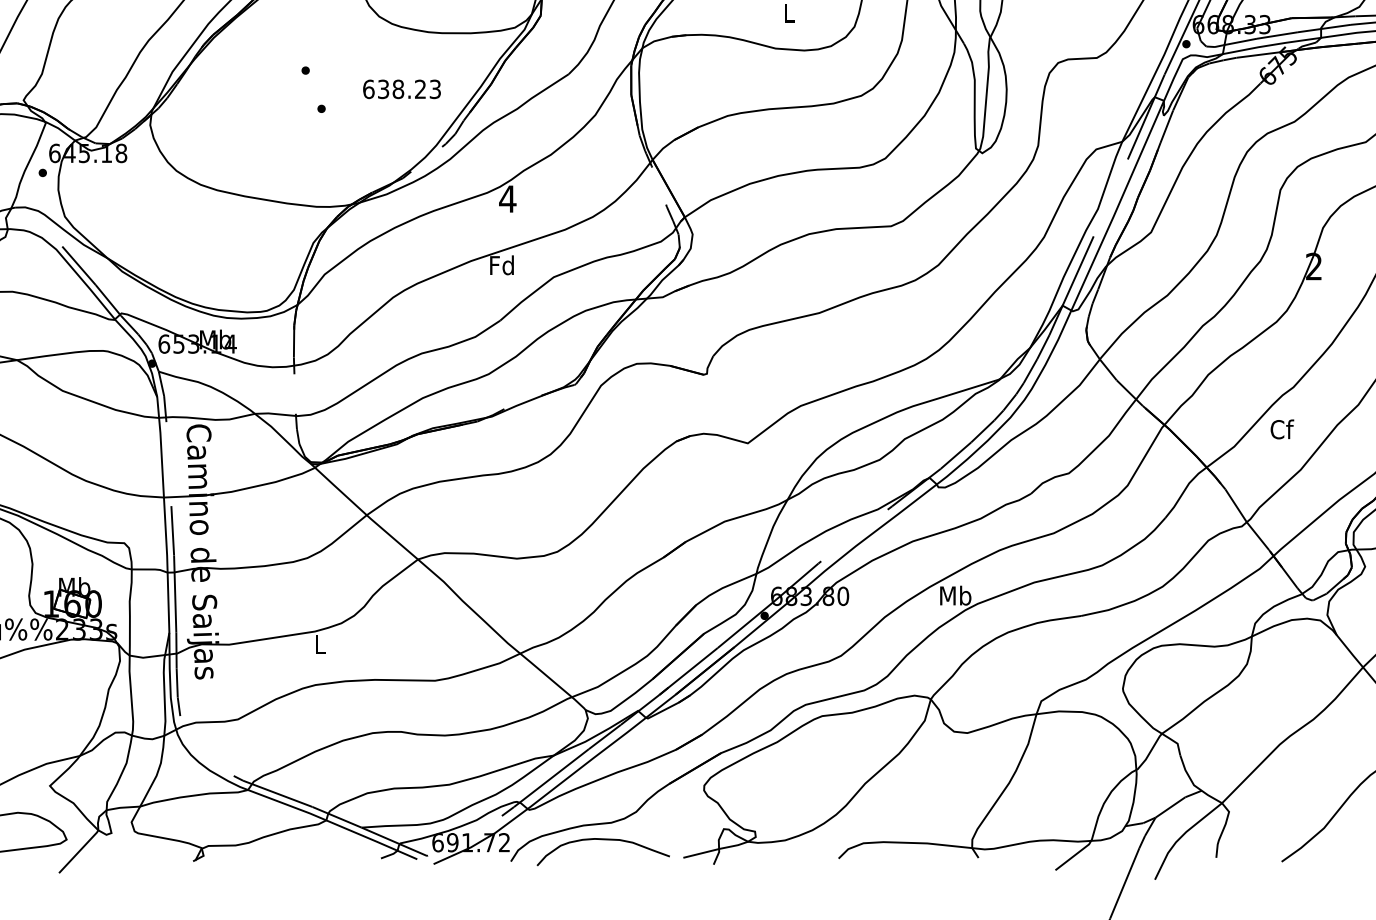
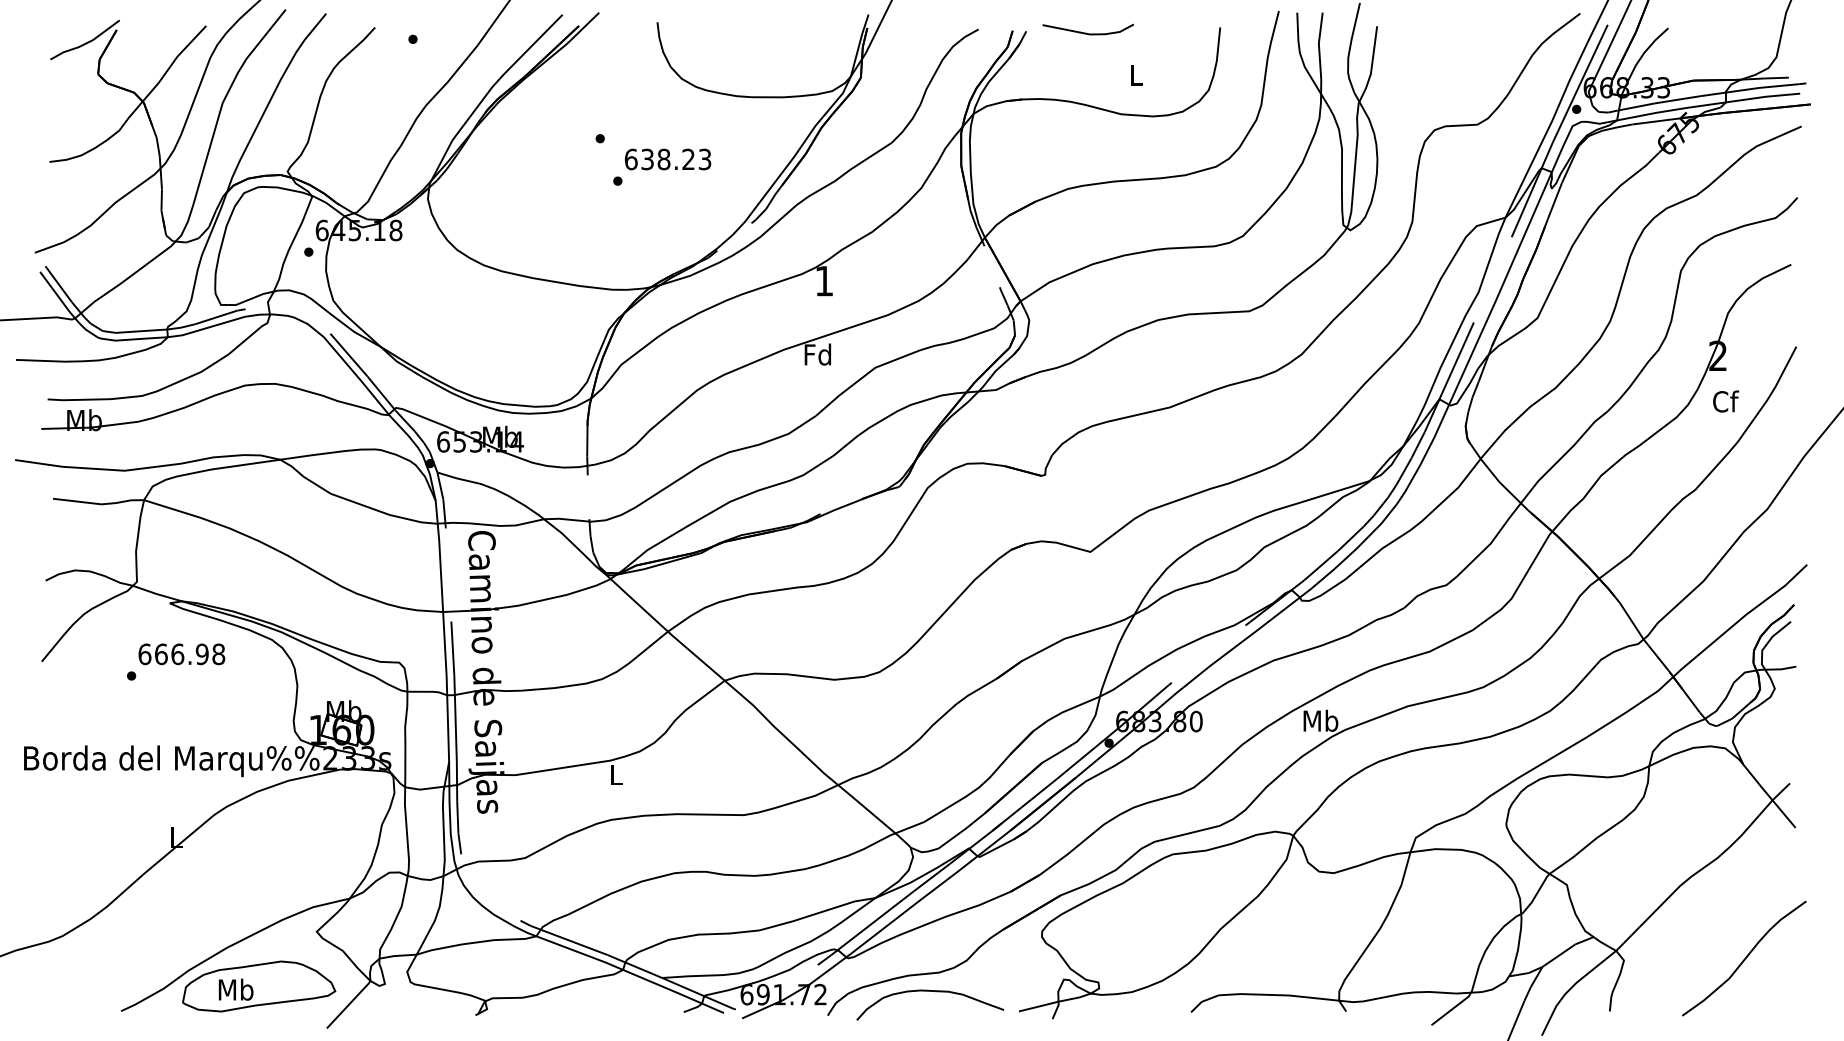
text: (402, 89) -> (668, 159), moved
text: (507, 199) -> (824, 281), 4 -> 1
text: (1282, 429) -> (1726, 401), moved

